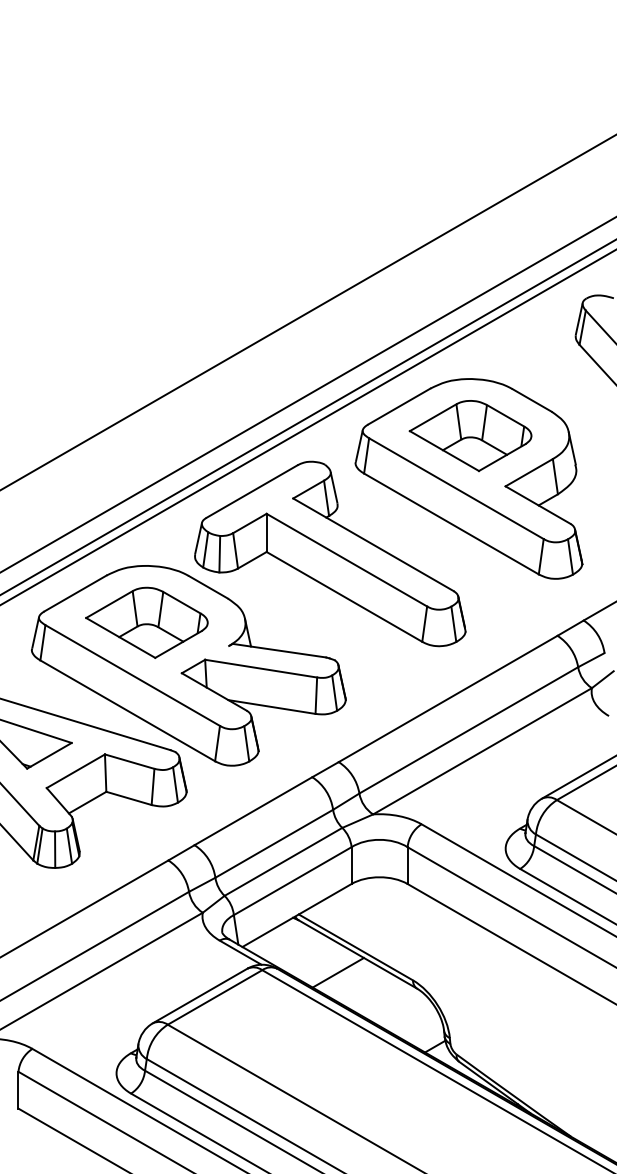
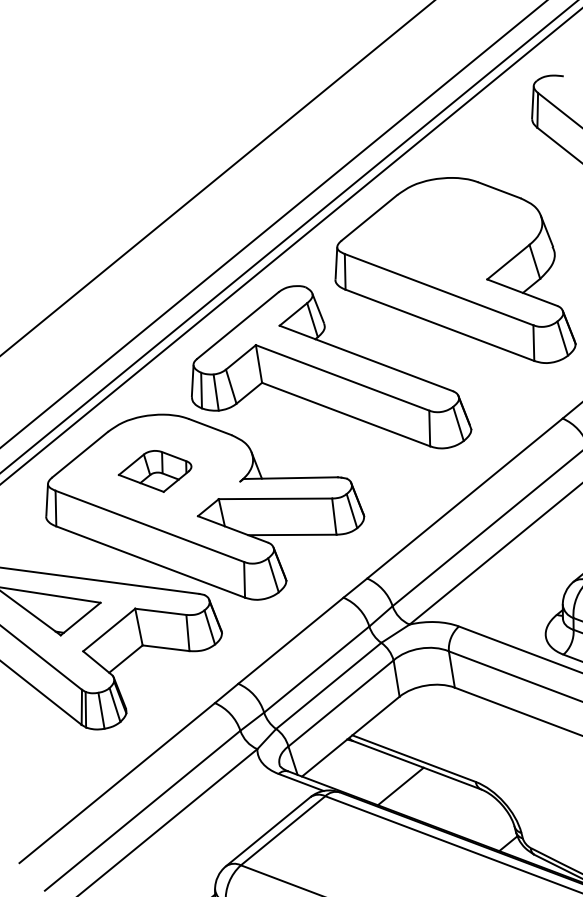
part: (470, 436) -> (444, 235), removed
part: (146, 622) -> (154, 471), size x0.6

